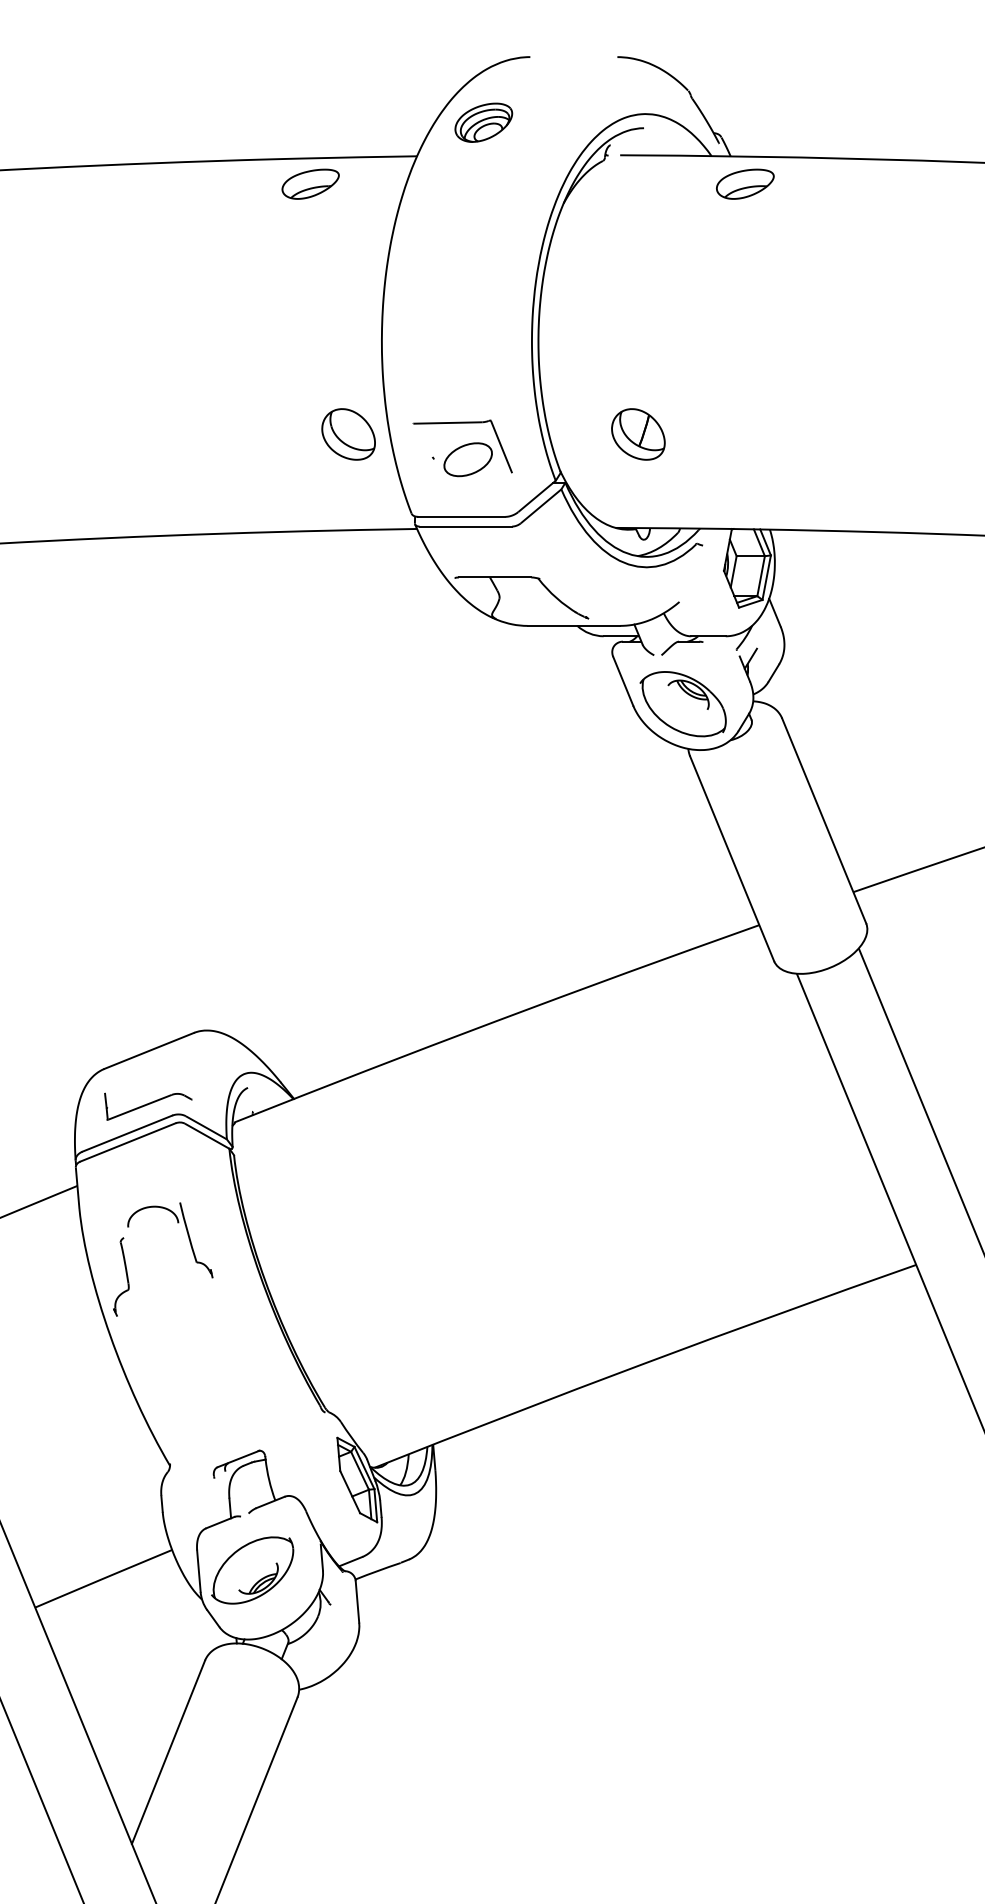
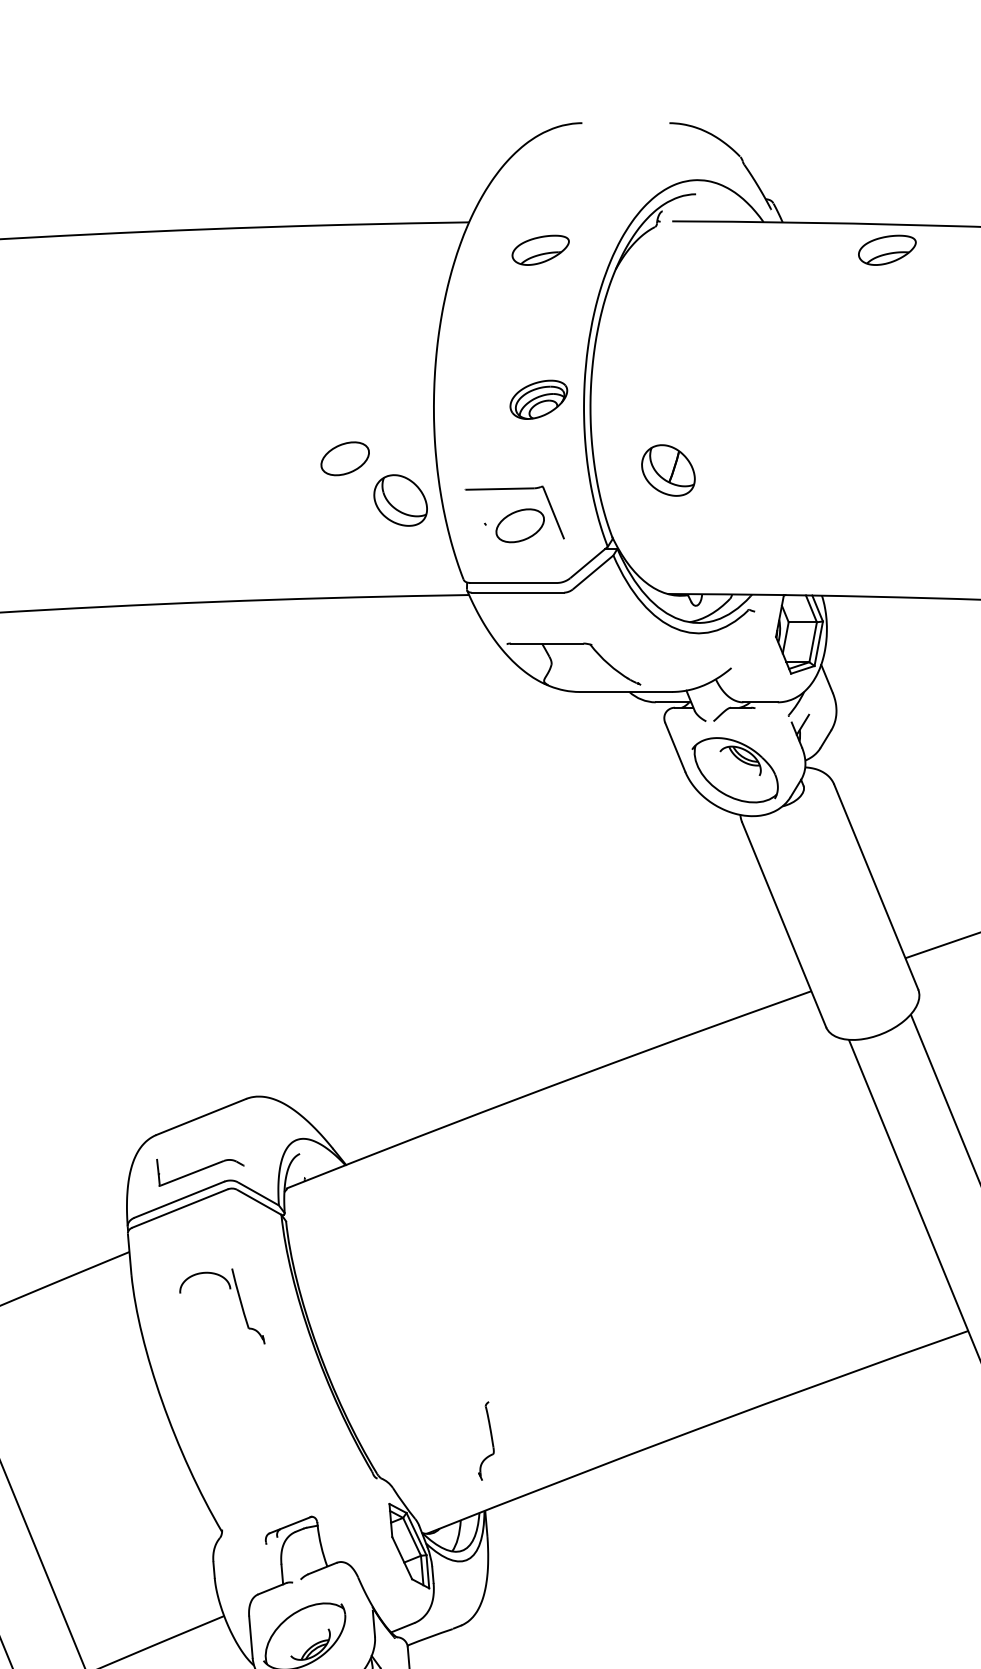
part: (483, 122) -> (538, 399), moved
part: (310, 183) -> (540, 249), moved
part: (745, 183) -> (887, 249), moved
part: (292, 392) -> (344, 458), added
part: (638, 434) -> (668, 470), moved
part: (121, 1276) -> (486, 1440), moved

